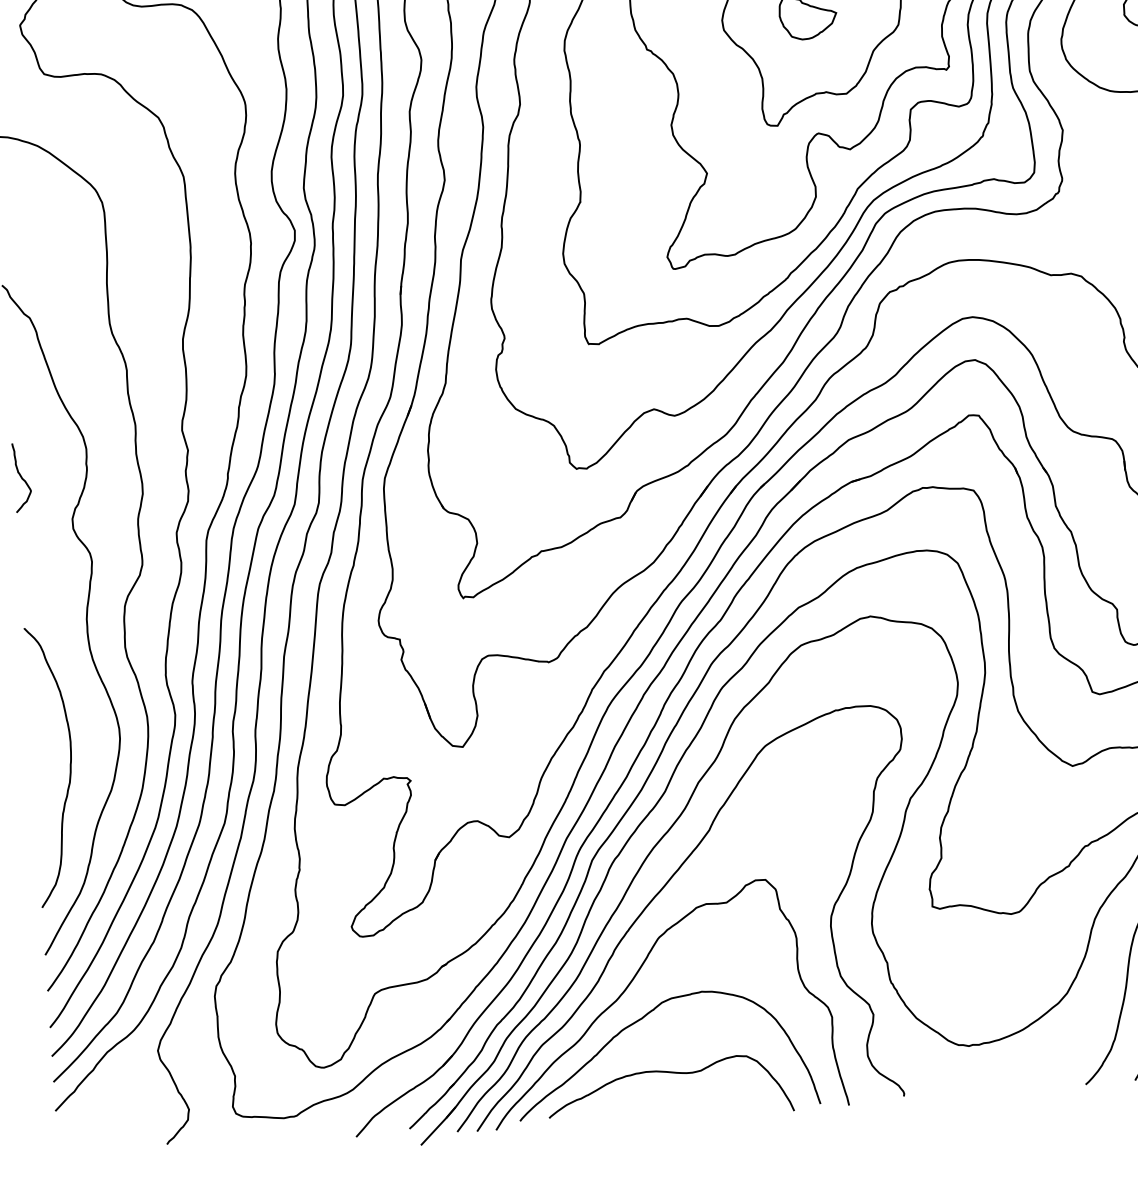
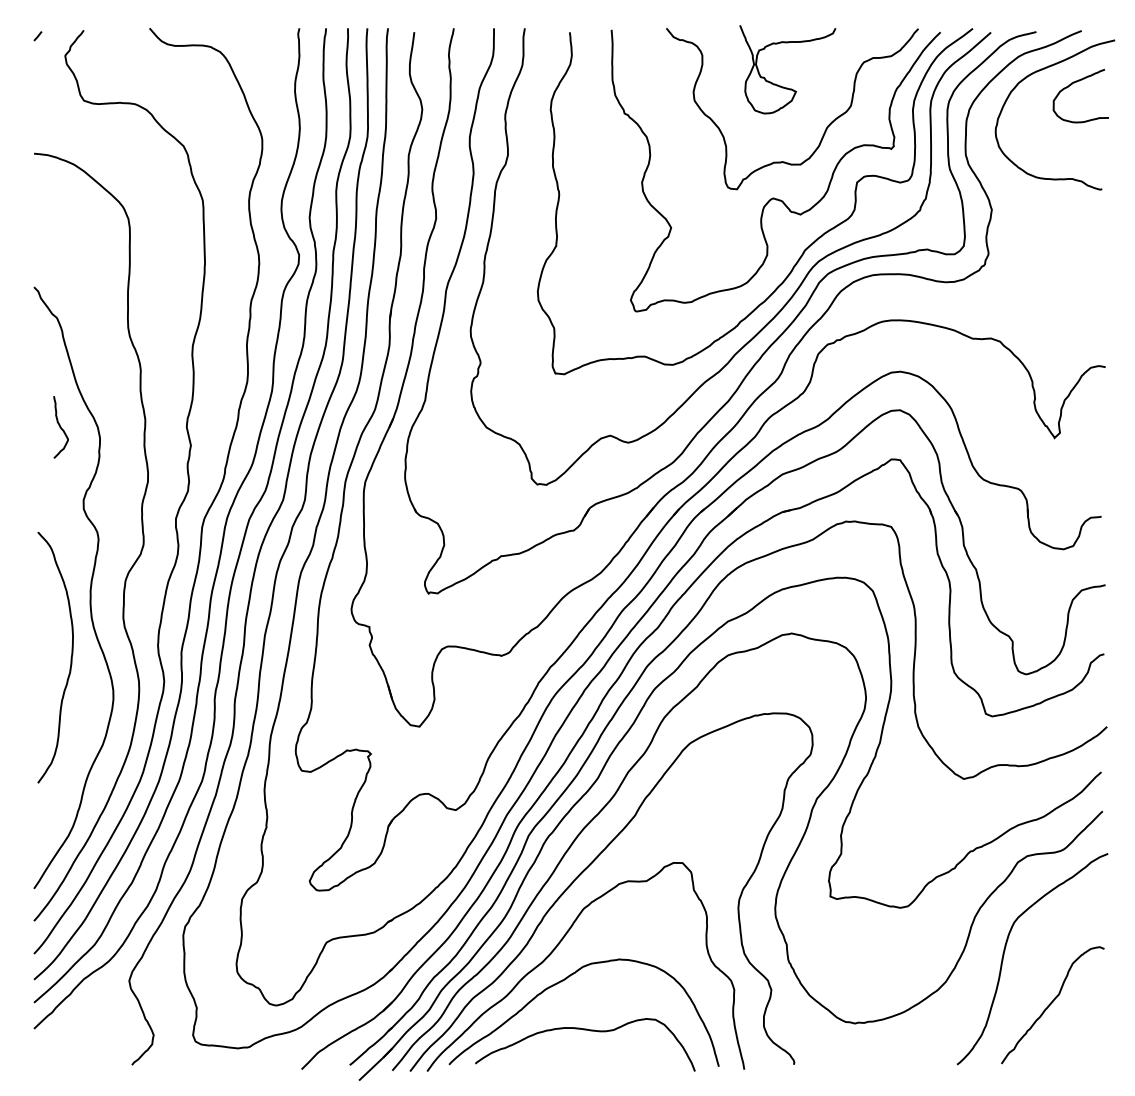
curve: (21, 477) -> (60, 427), moved
curve: (69, 765) -> (70, 657), moved

